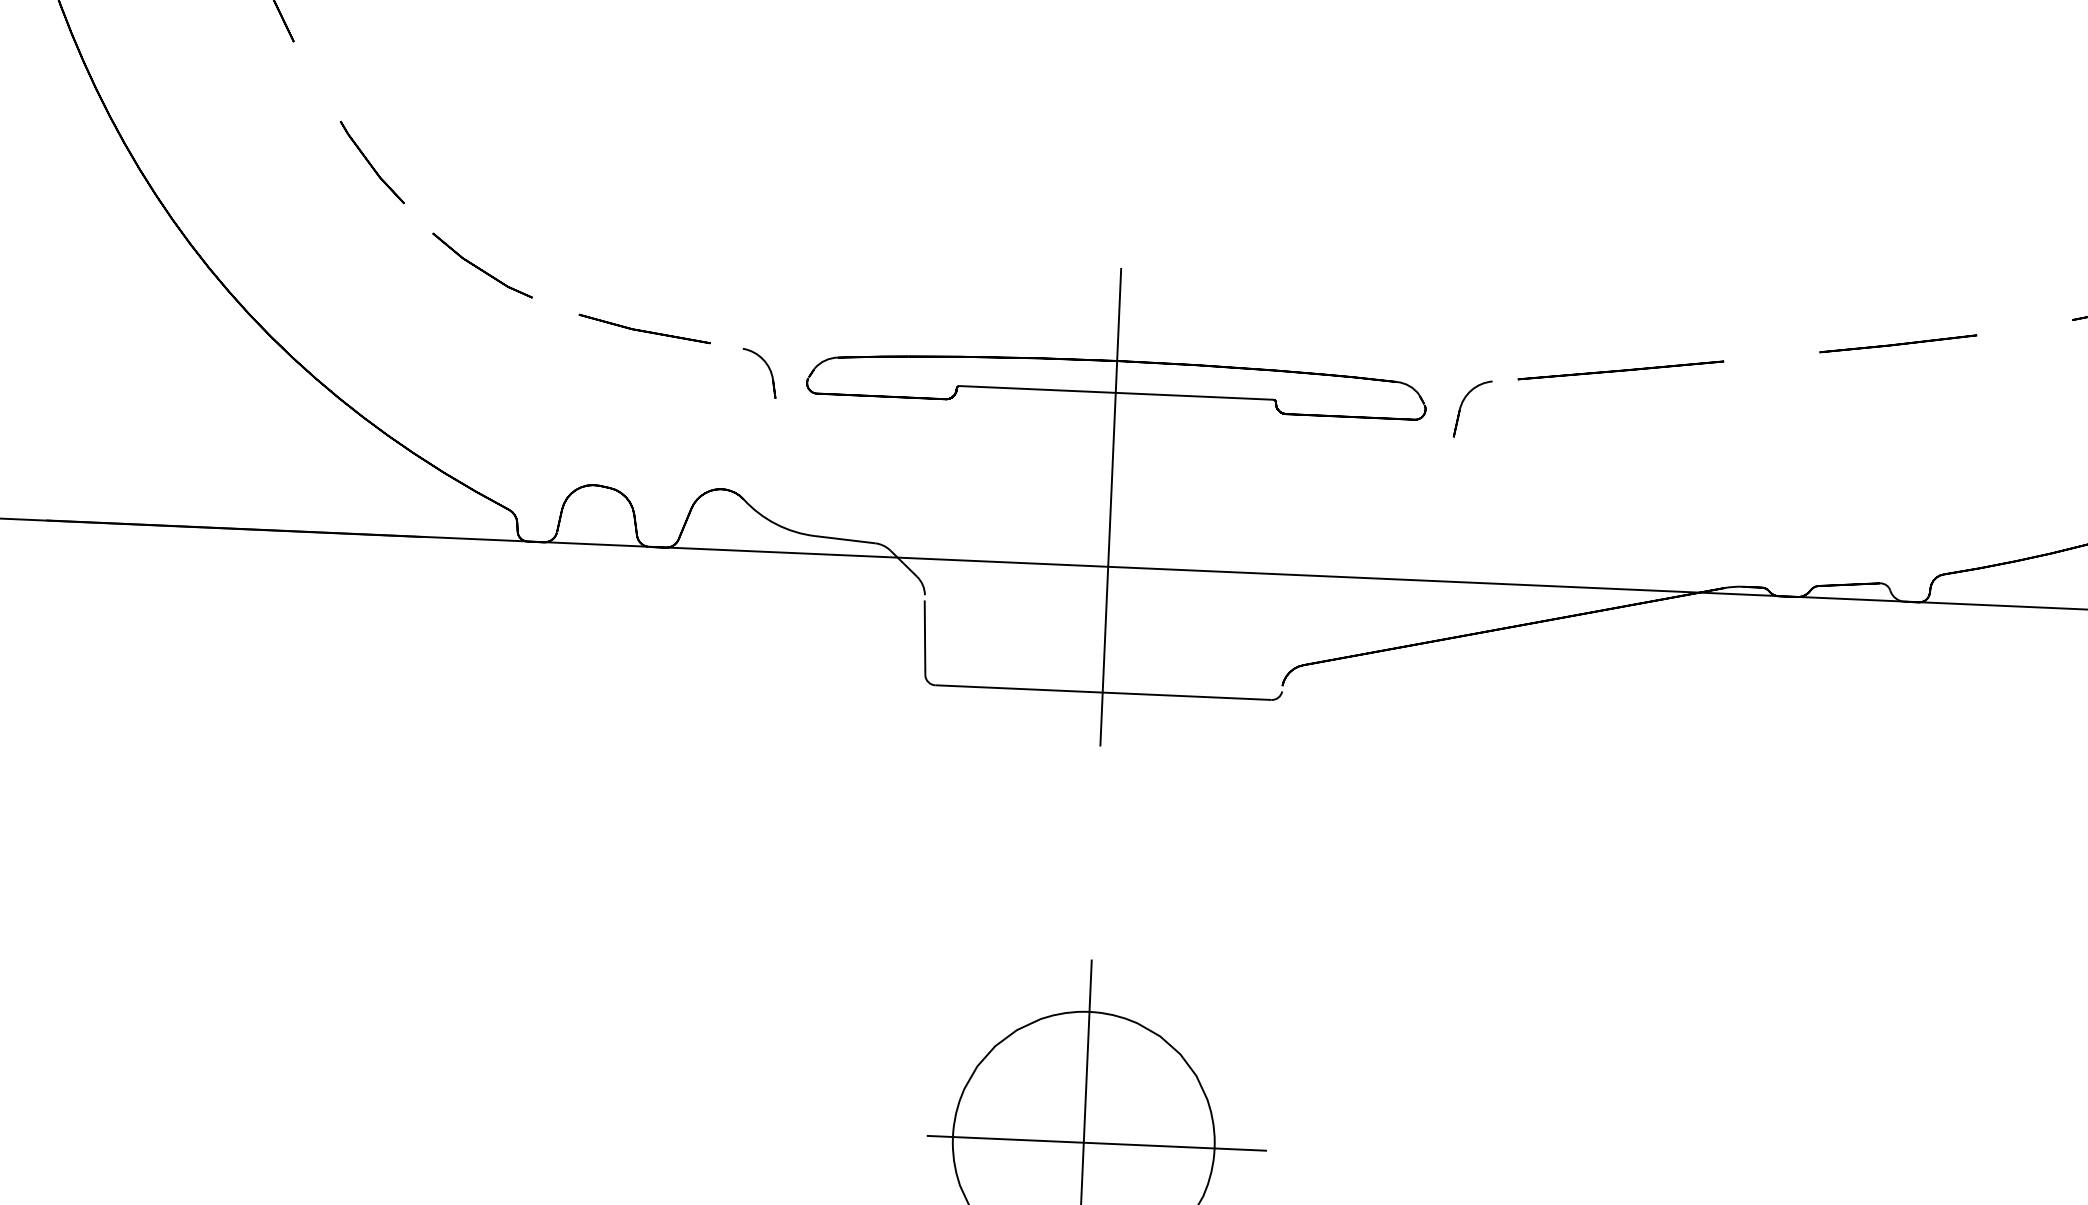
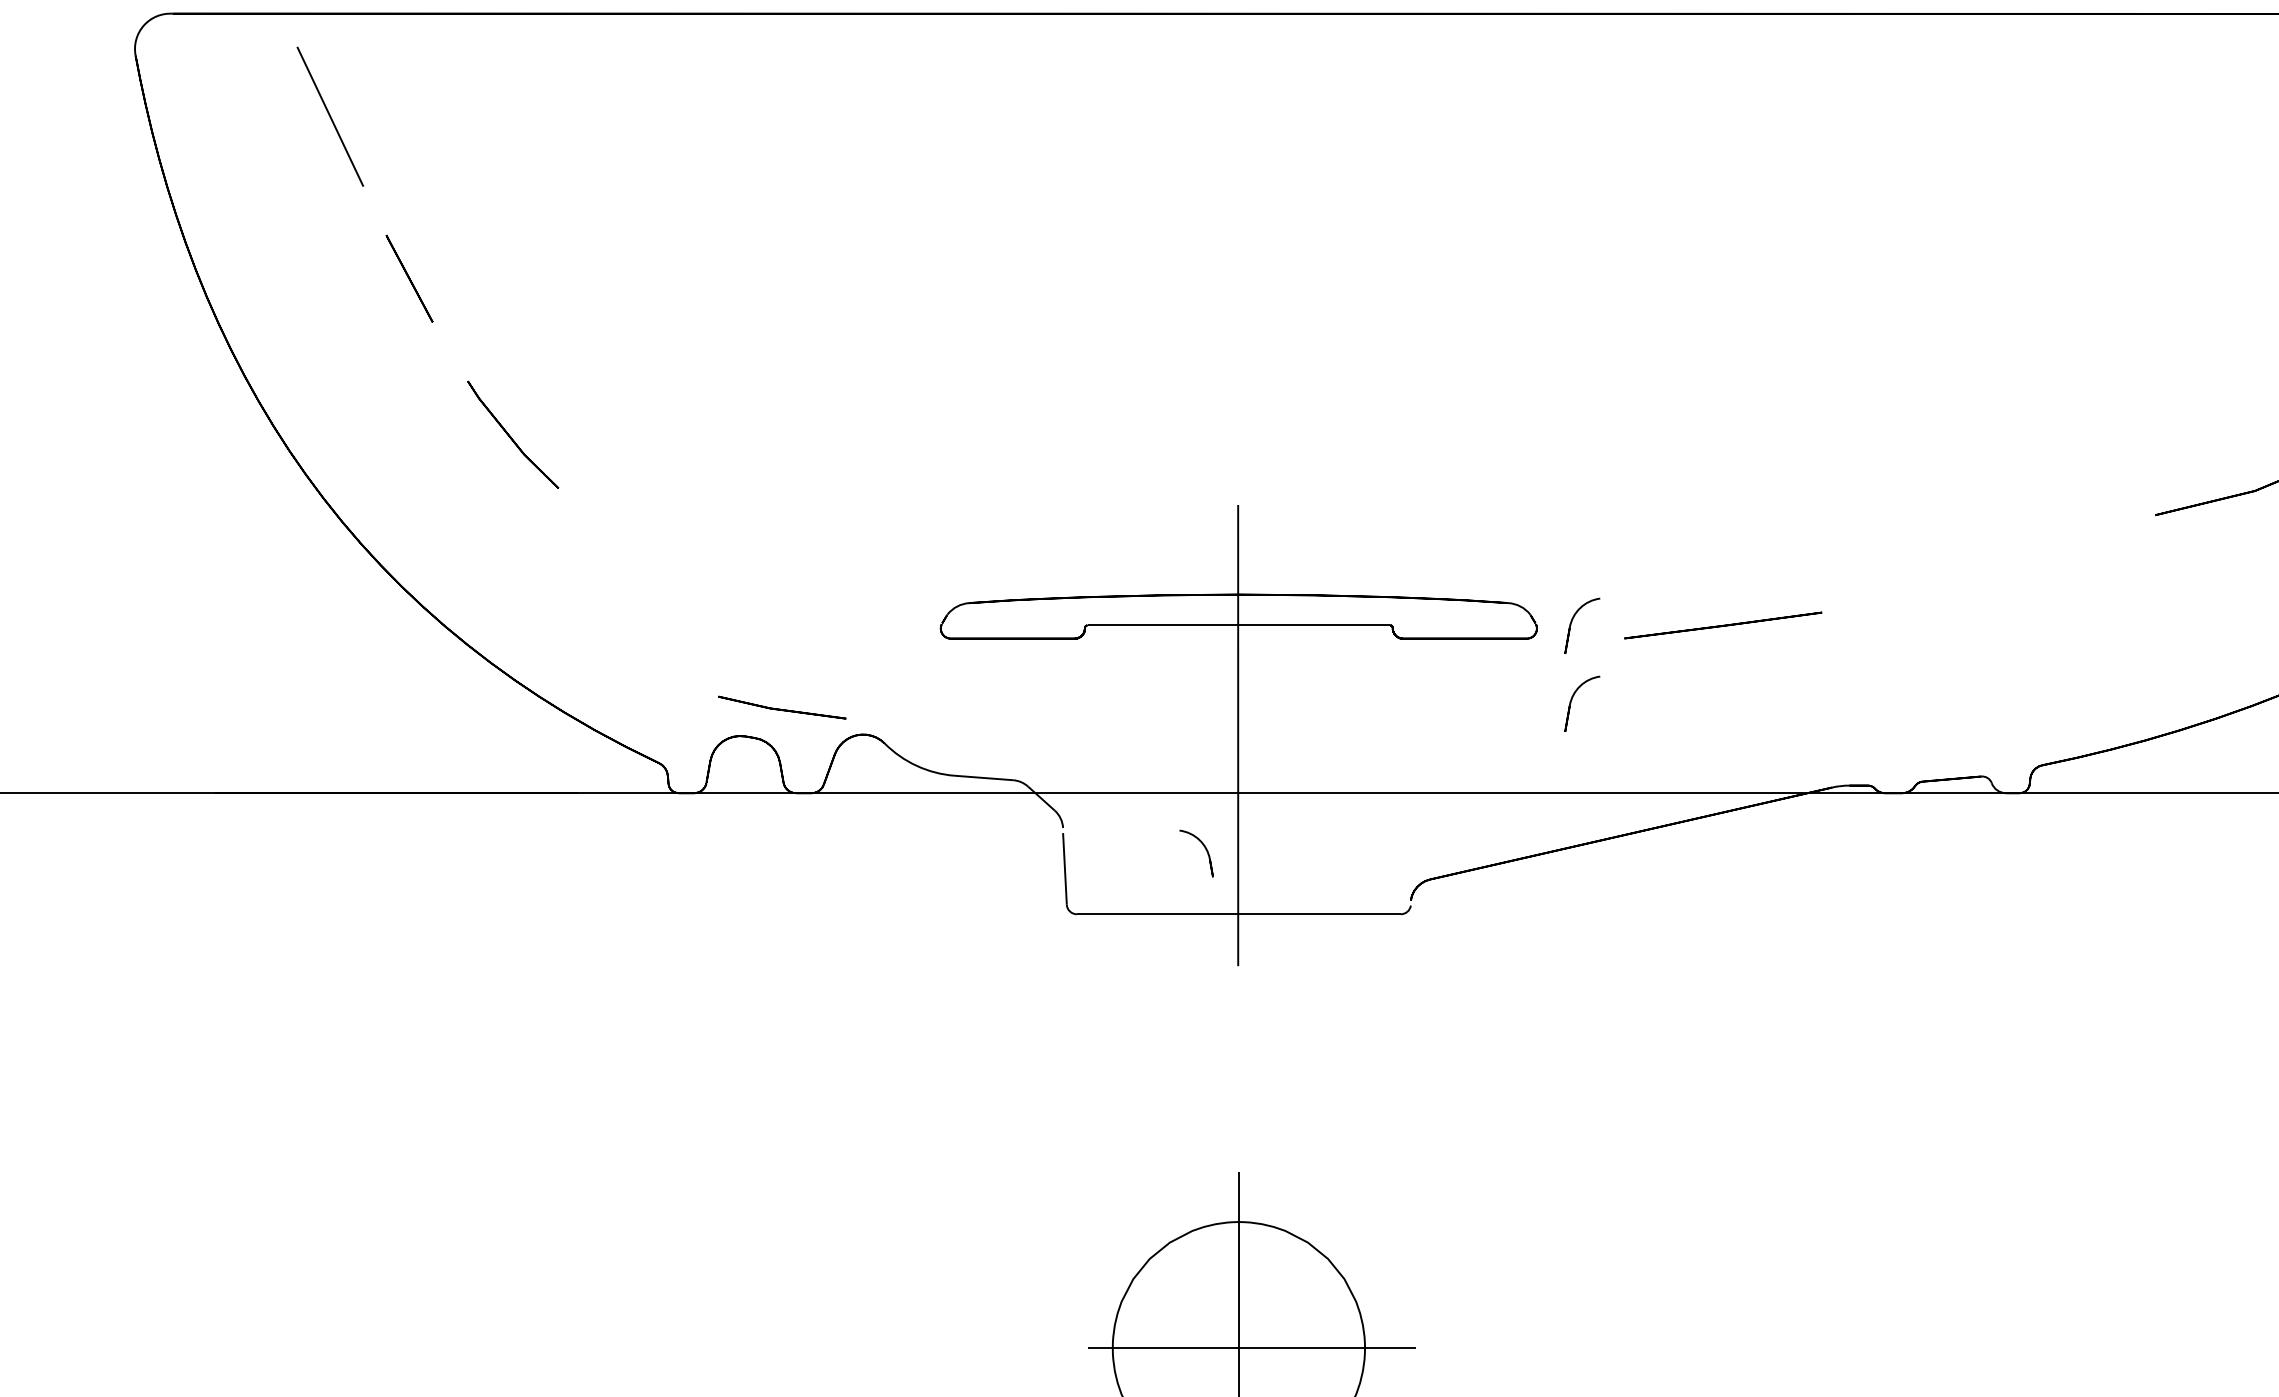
part: (372, 162) -> (513, 434), size x1.4
part: (482, 265) -> (623, 529), removed
part: (644, 328) -> (782, 707), moved
line: (1897, 344) -> (1988, 545), removed
part: (767, 368) -> (1204, 848), moved
line: (1621, 370) -> (1723, 625), moved
part: (1459, 485) -> (1572, 700), added

